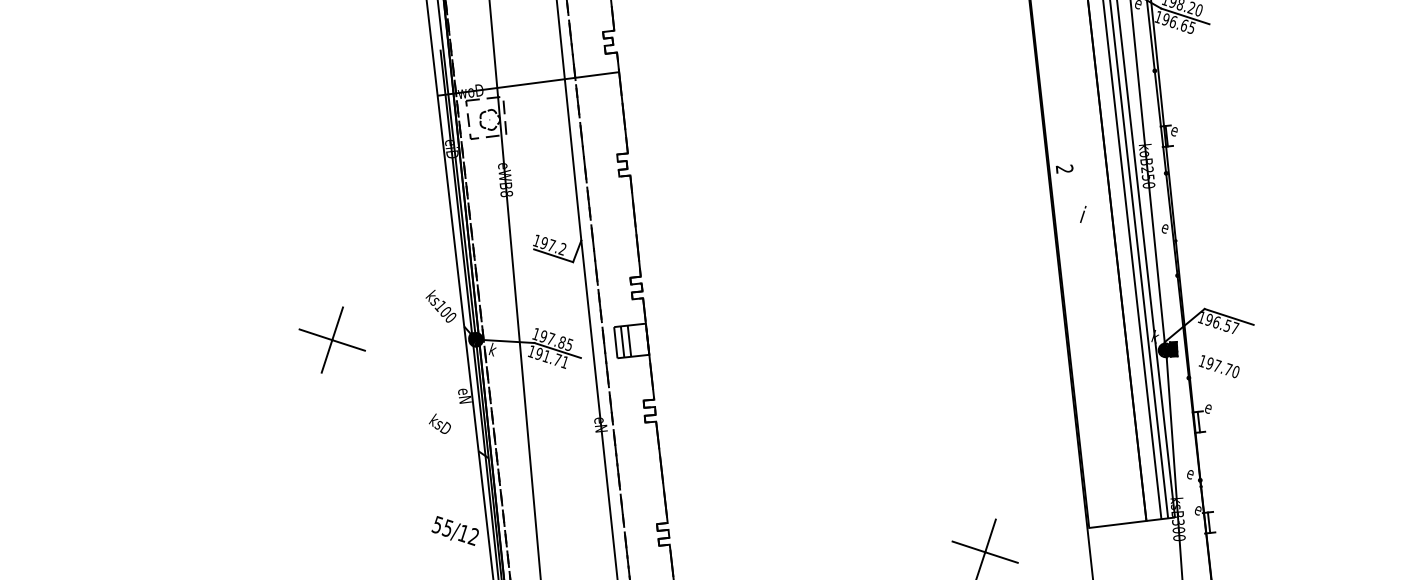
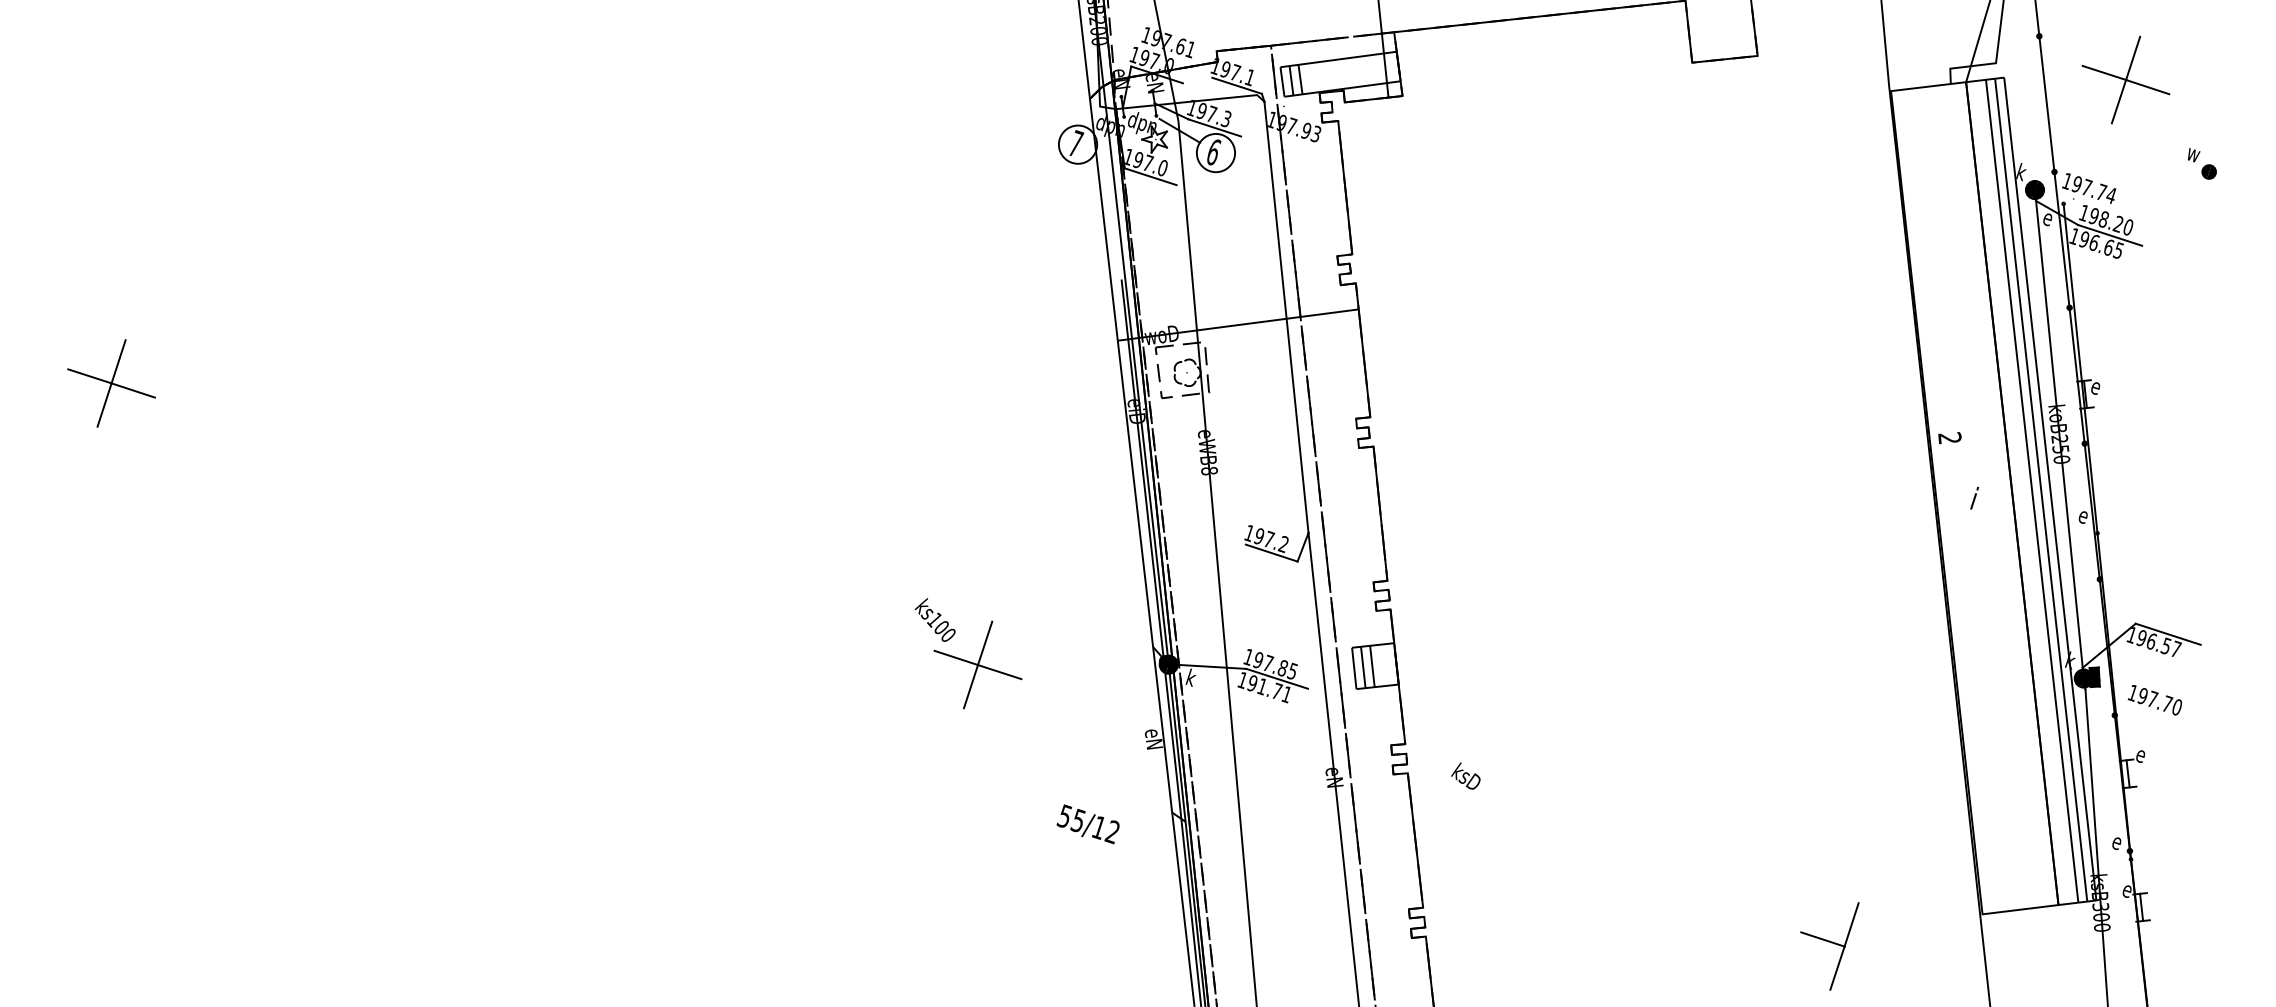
text: (440, 305) -> (934, 619), moved
text: (439, 423) -> (1465, 775), moved
text: (454, 531) -> (1087, 824), moved
line: (1001, 557) -> (1865, 953), removed

